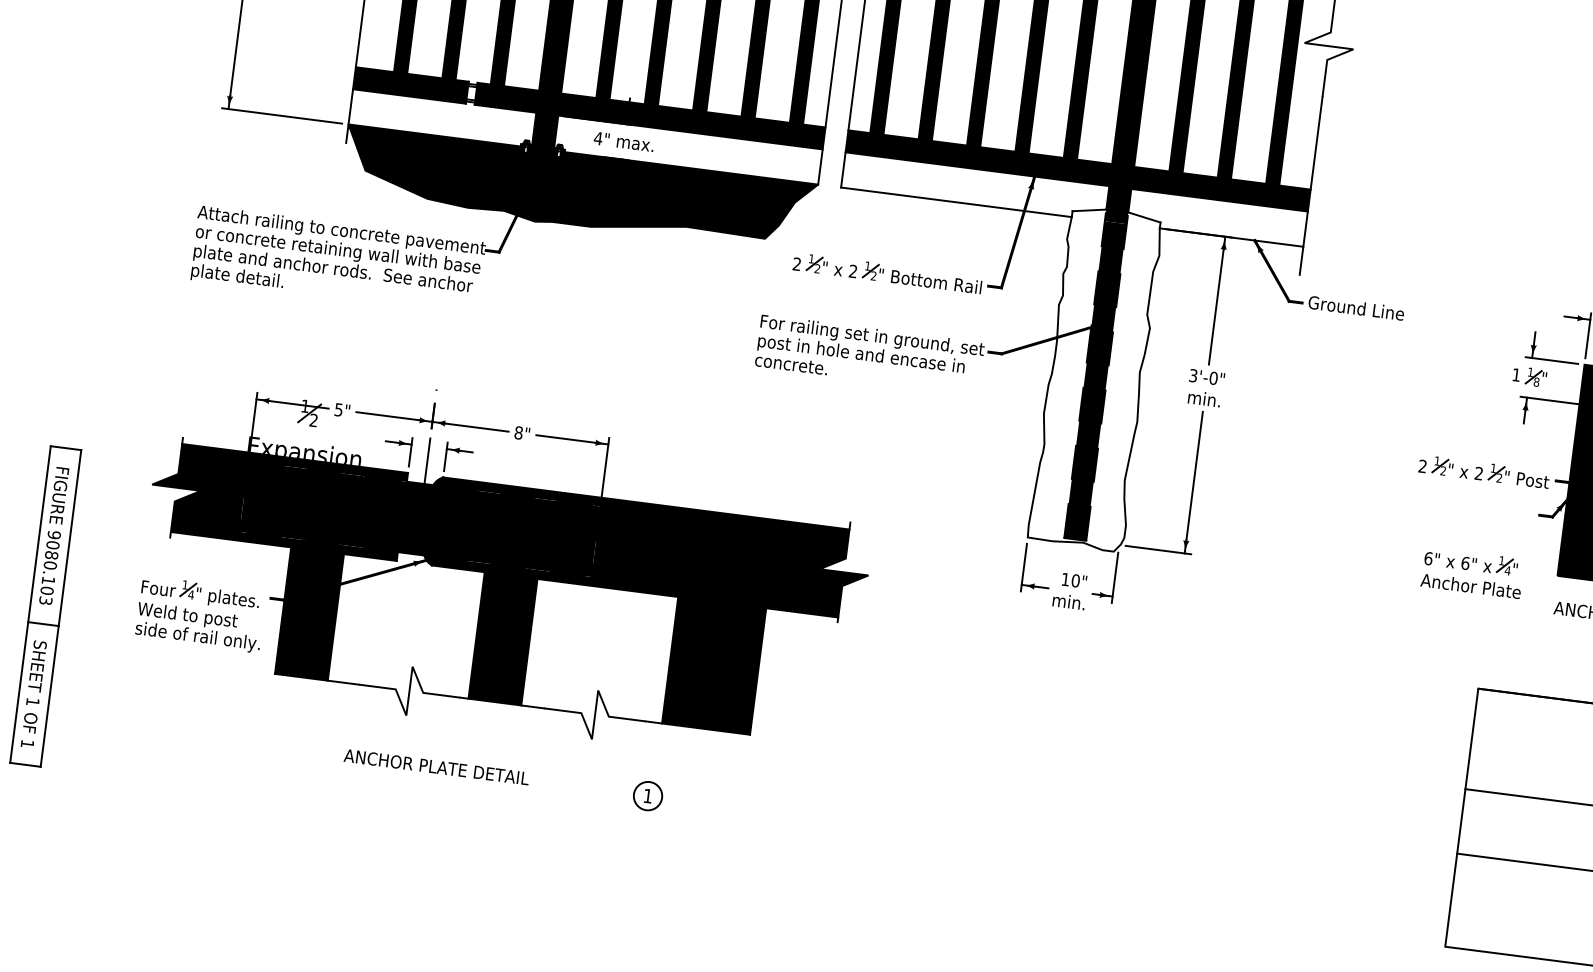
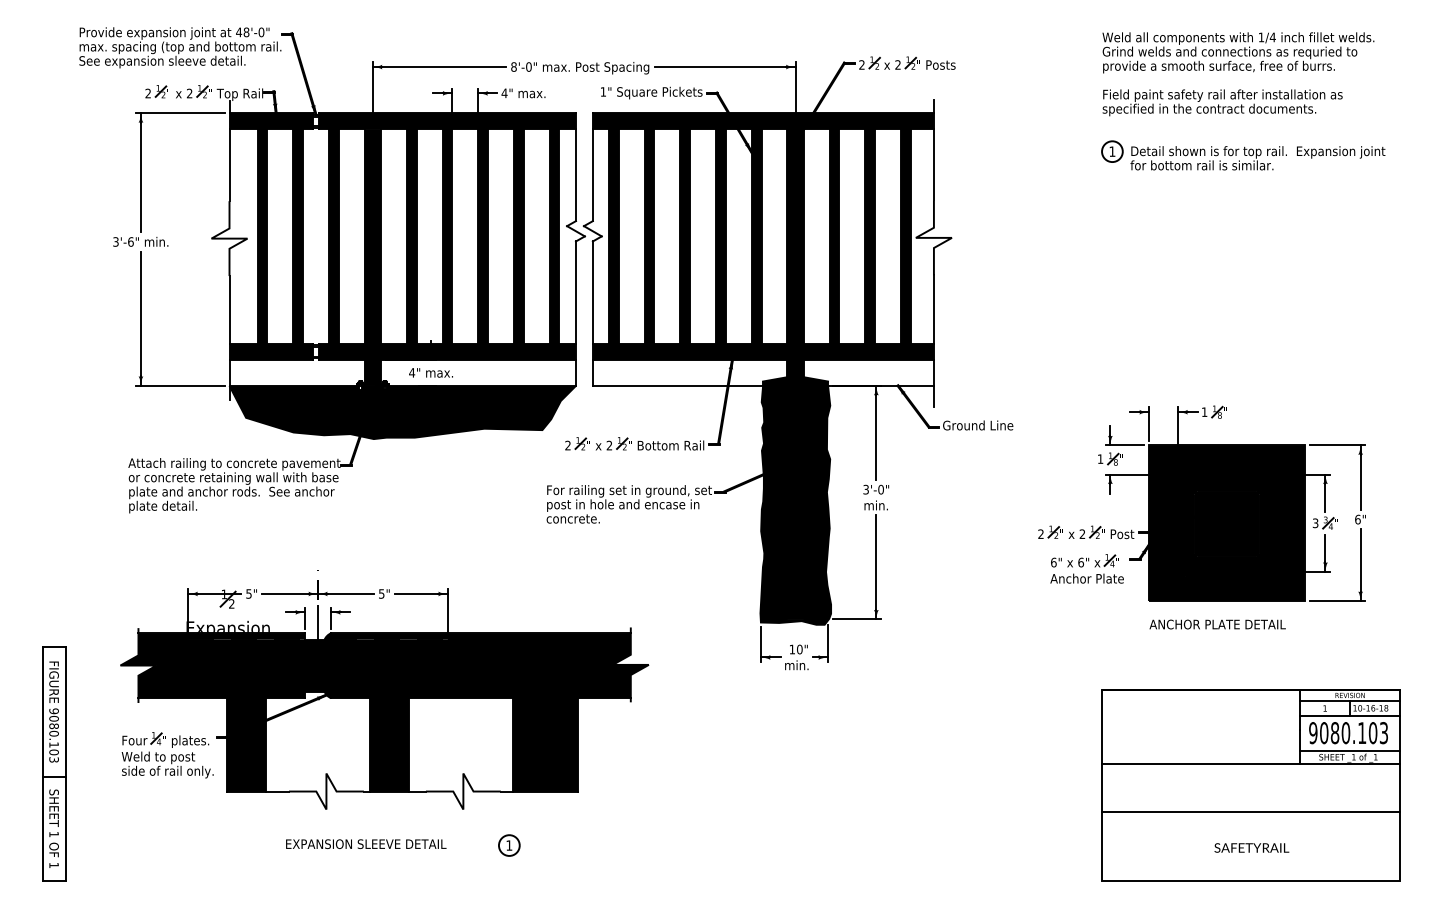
fill: (1095, 378) -> (795, 500), added
text: (518, 432) -> (381, 593), 8" -> 5"
part: (1471, 572) -> (1086, 568), moved
text: (453, 769) -> (365, 844), ANCHOR PLATE DETAIL -> EXPANSION SLEEVE DETAIL

